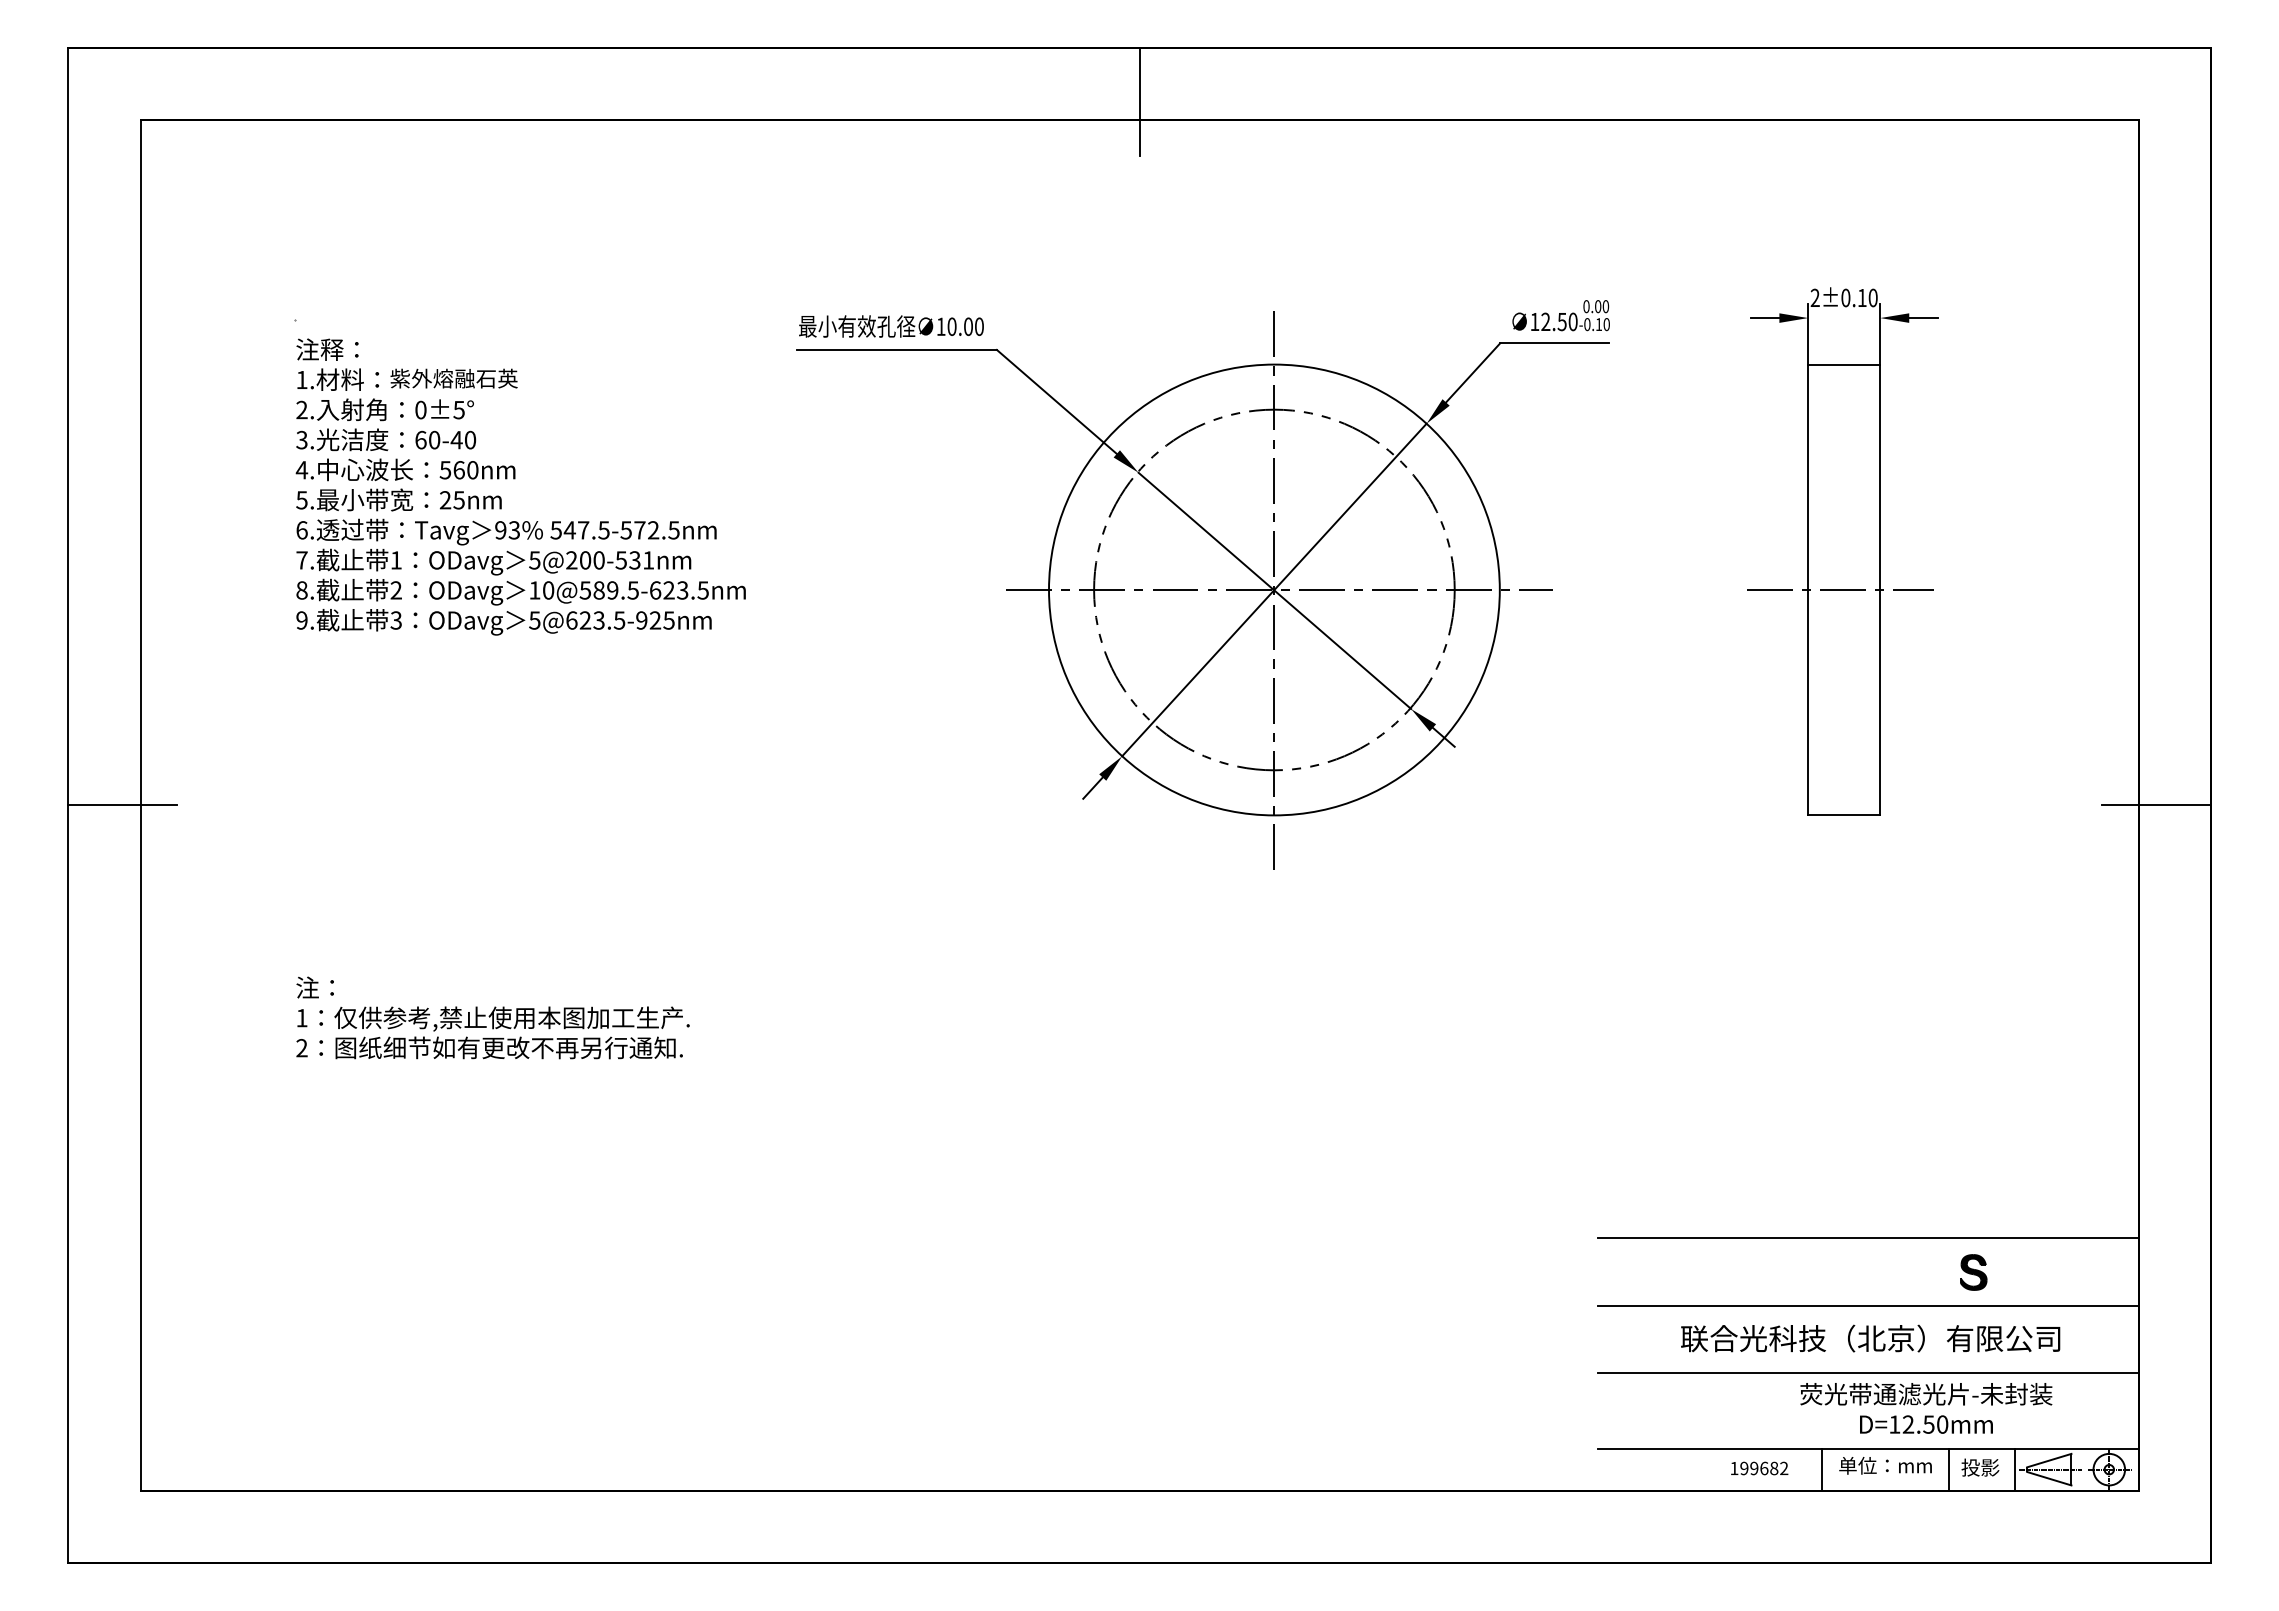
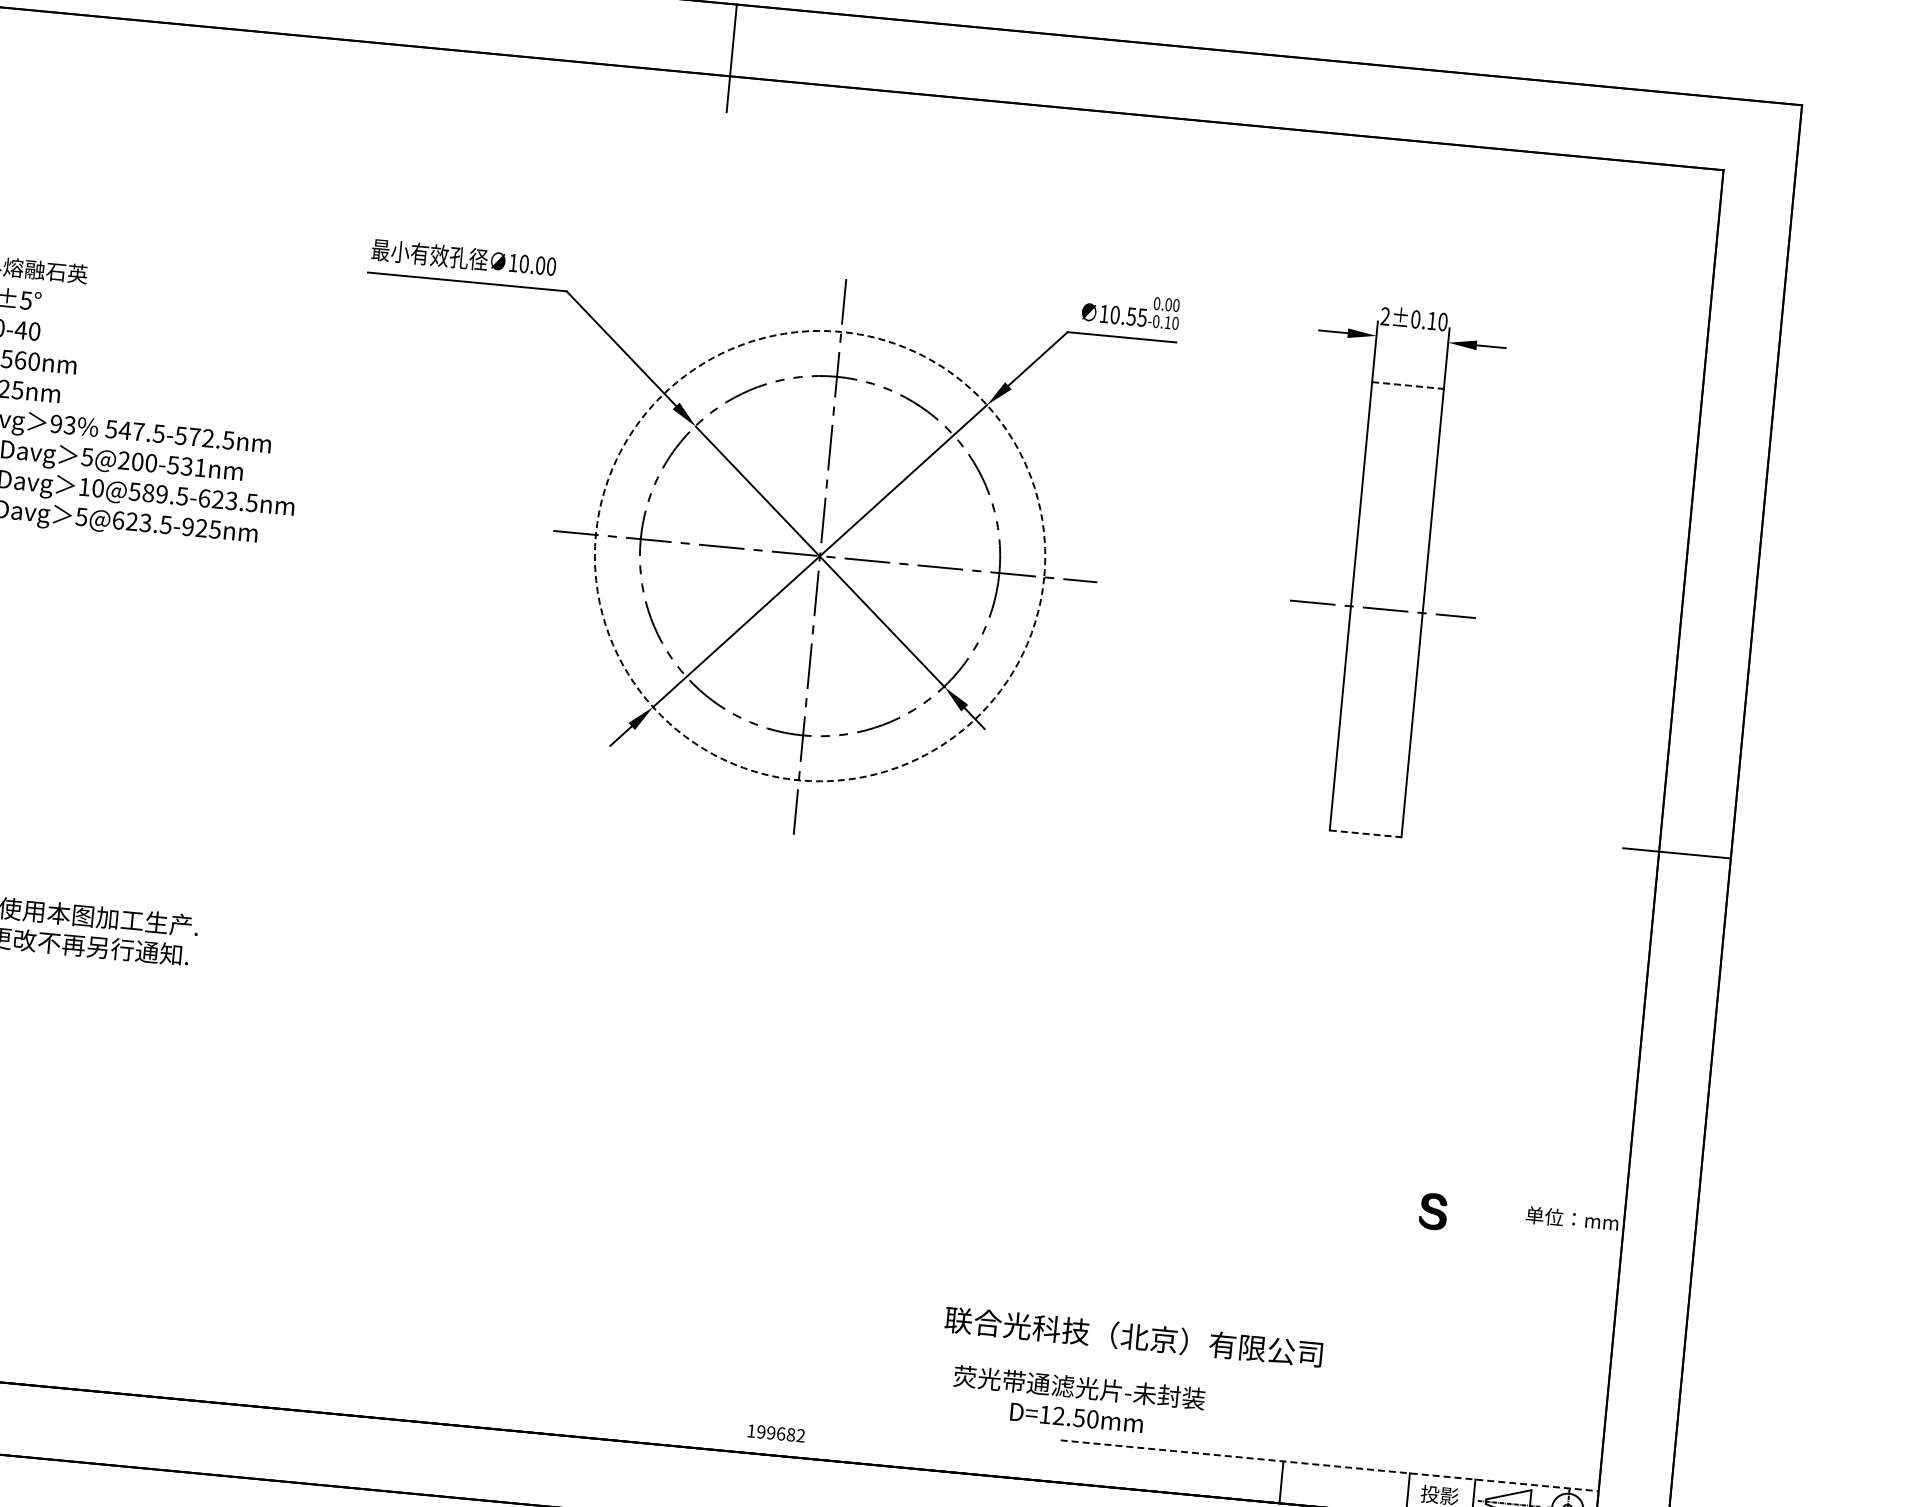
text: (1559, 321) -> (1128, 315), 12.50 -> 10.55
line: (1844, 364) -> (1408, 385), solid -> dashed
circle: (1274, 589) -> (820, 555), solid -> dashed
line: (1844, 815) -> (1365, 833), solid -> dashed
line: (1867, 1238) -> (1348, 1256), removed
part: (1973, 1272) -> (1433, 1211), moved
line: (1867, 1305) -> (1342, 1323), removed
text: (1870, 1338) -> (1133, 1336), moved
line: (1867, 1372) -> (1336, 1390), removed
text: (1926, 1408) -> (1078, 1401), moved
line: (1868, 1448) -> (1330, 1465), solid -> dashed
text: (1885, 1465) -> (1572, 1218), moved
text: (1759, 1468) -> (776, 1433), moved

